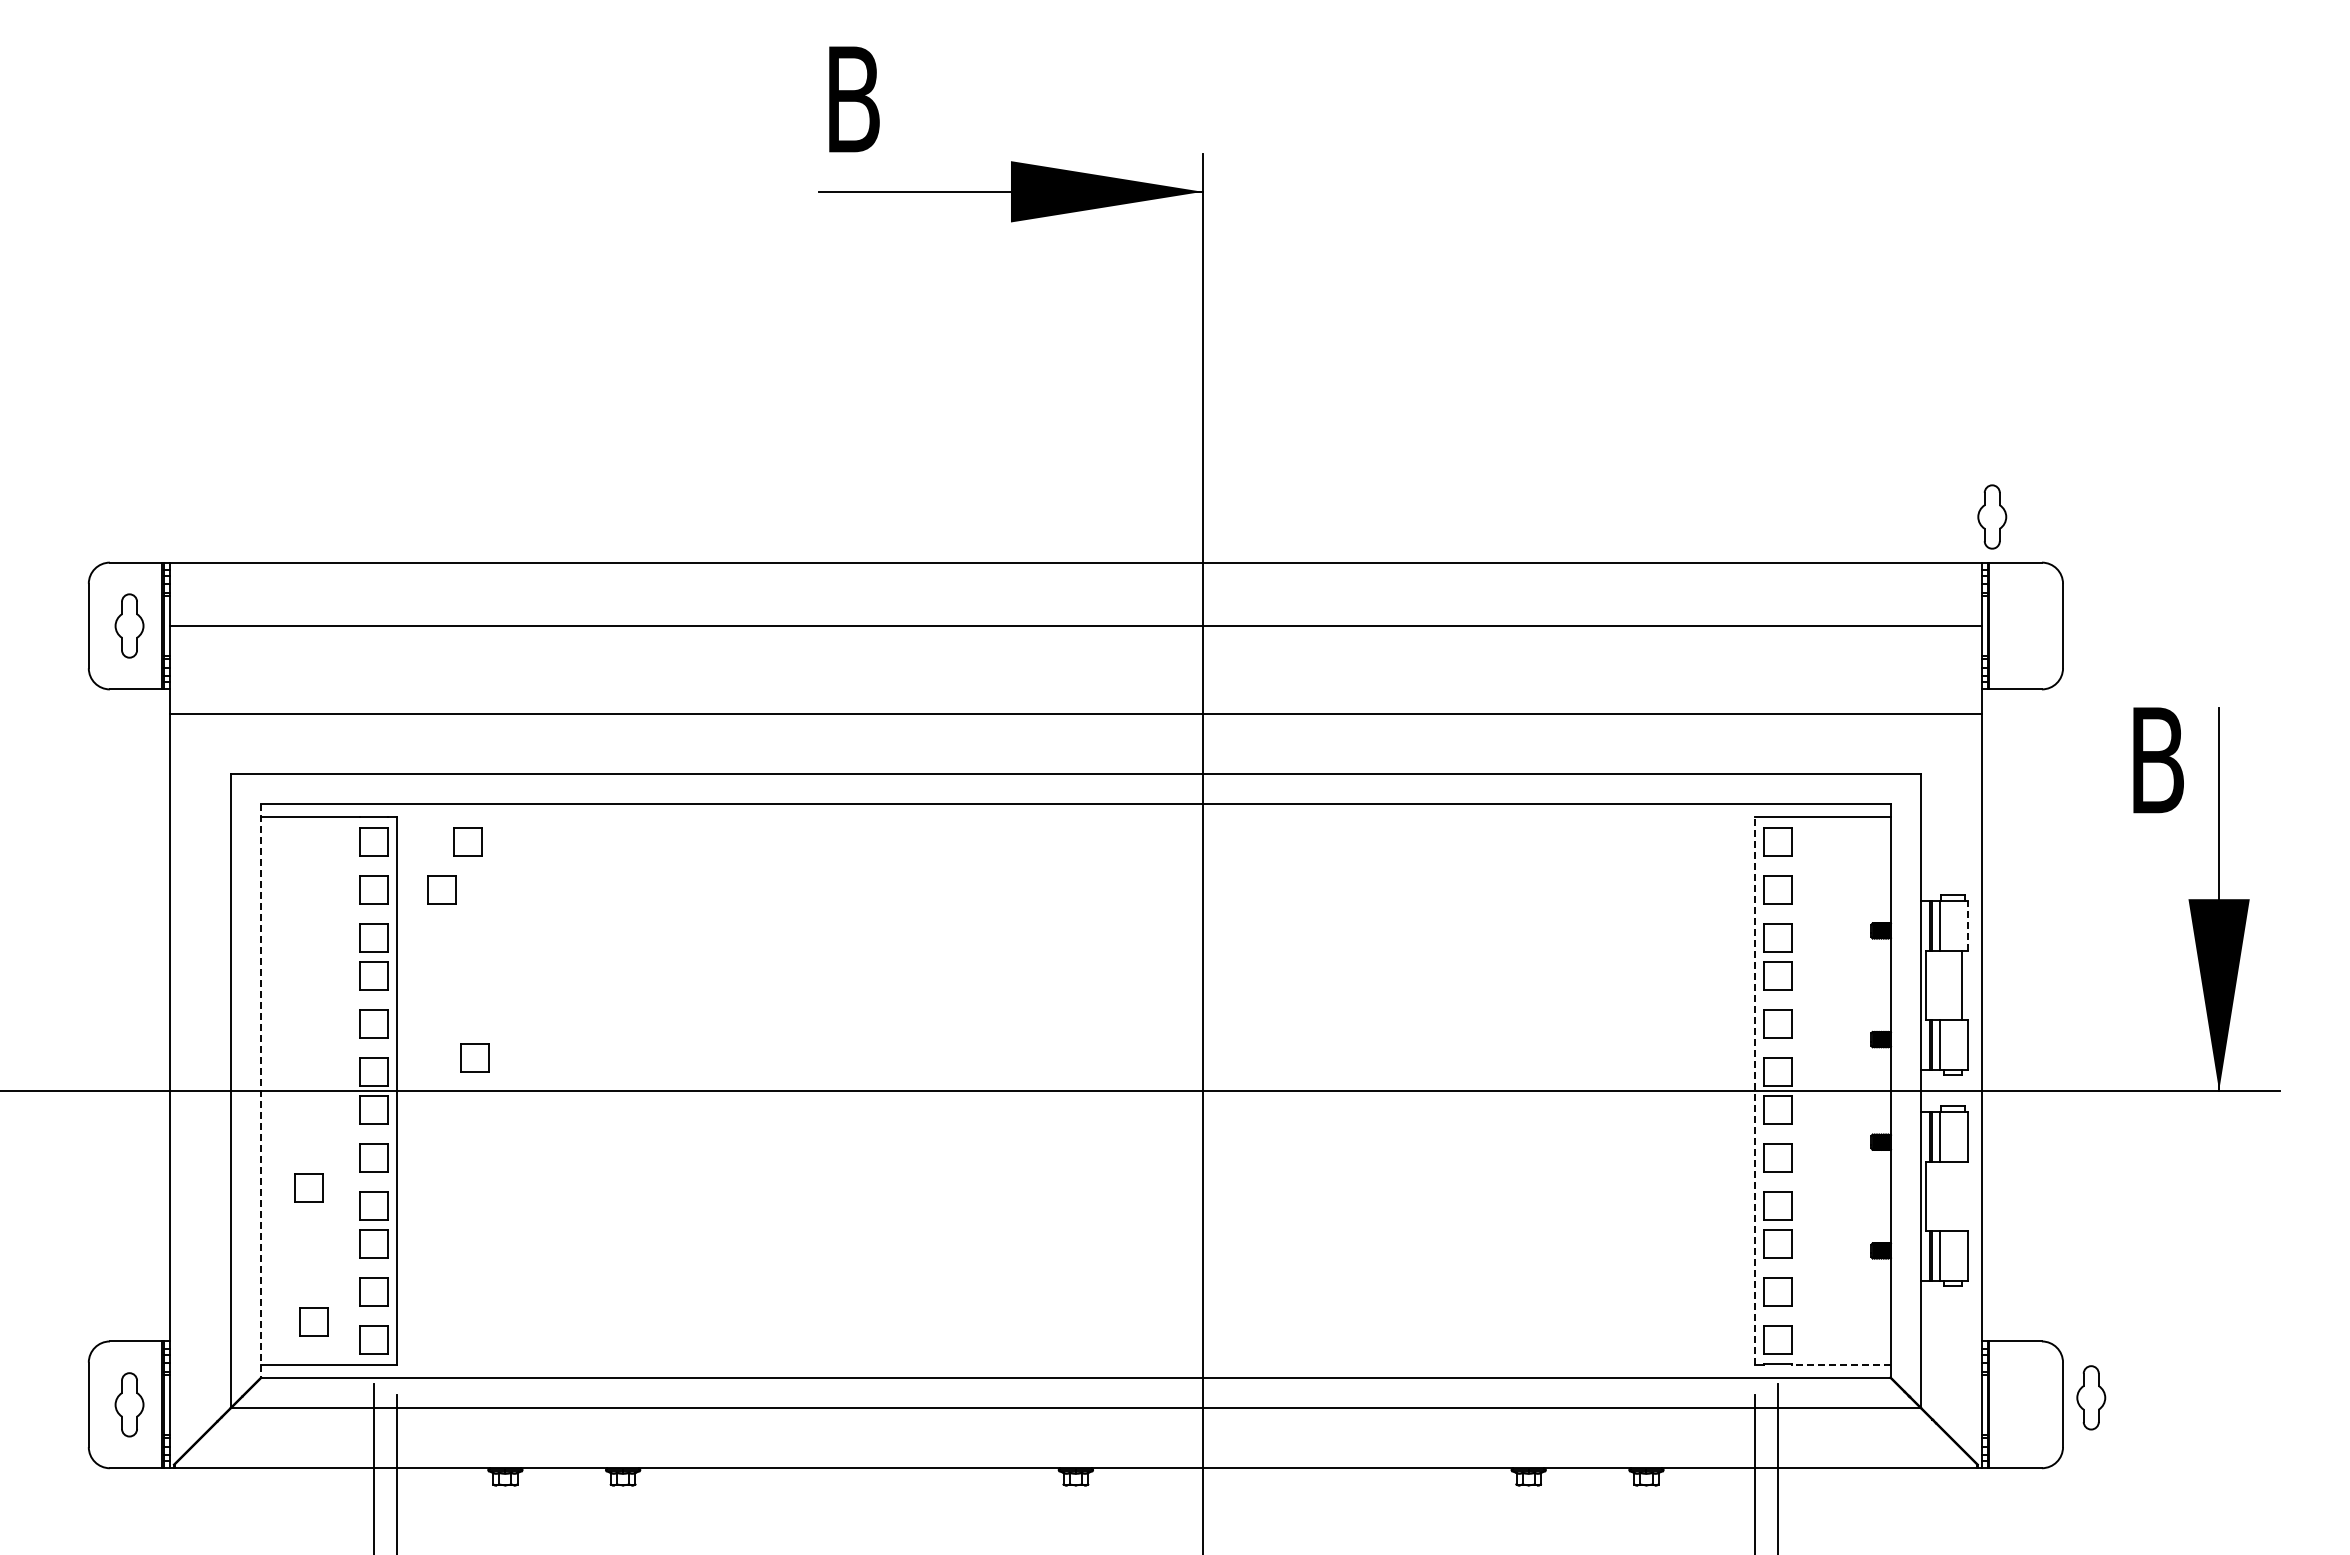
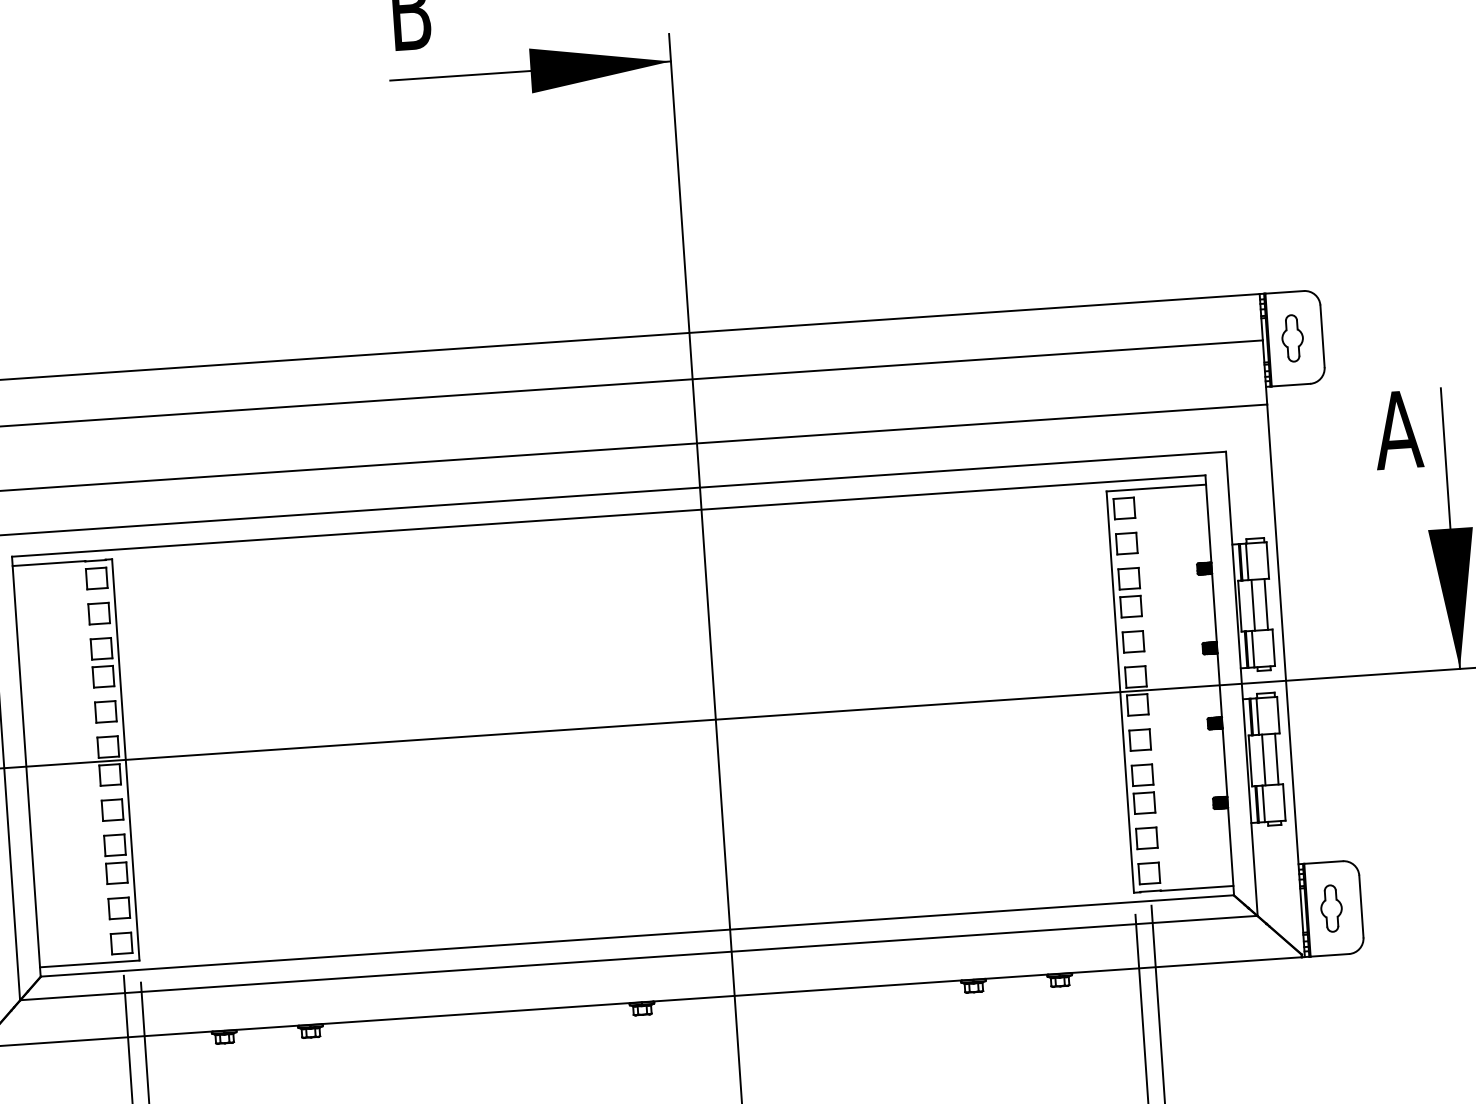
part: (1992, 516) -> (1292, 338), moved
text: (2156, 760) -> (1397, 430), B -> A
part: (467, 841) -> (165, 573), removed
part: (441, 889) -> (148, 610), removed
line: (1967, 925) -> (1267, 560), dashed -> solid
line: (1943, 984) -> (1252, 604), added
part: (474, 1057) -> (181, 731), removed
line: (260, 1090) -> (26, 766), dashed -> solid
line: (1755, 1090) -> (1120, 691), dashed -> solid
part: (308, 1187) -> (66, 835), removed
line: (1943, 1196) -> (1263, 760), added
line: (1961, 1196) -> (1276, 759), added
part: (313, 1321) -> (76, 932), removed
line: (1841, 1364) -> (1197, 888), dashed -> solid
part: (2091, 1397) -> (1331, 908), moved

